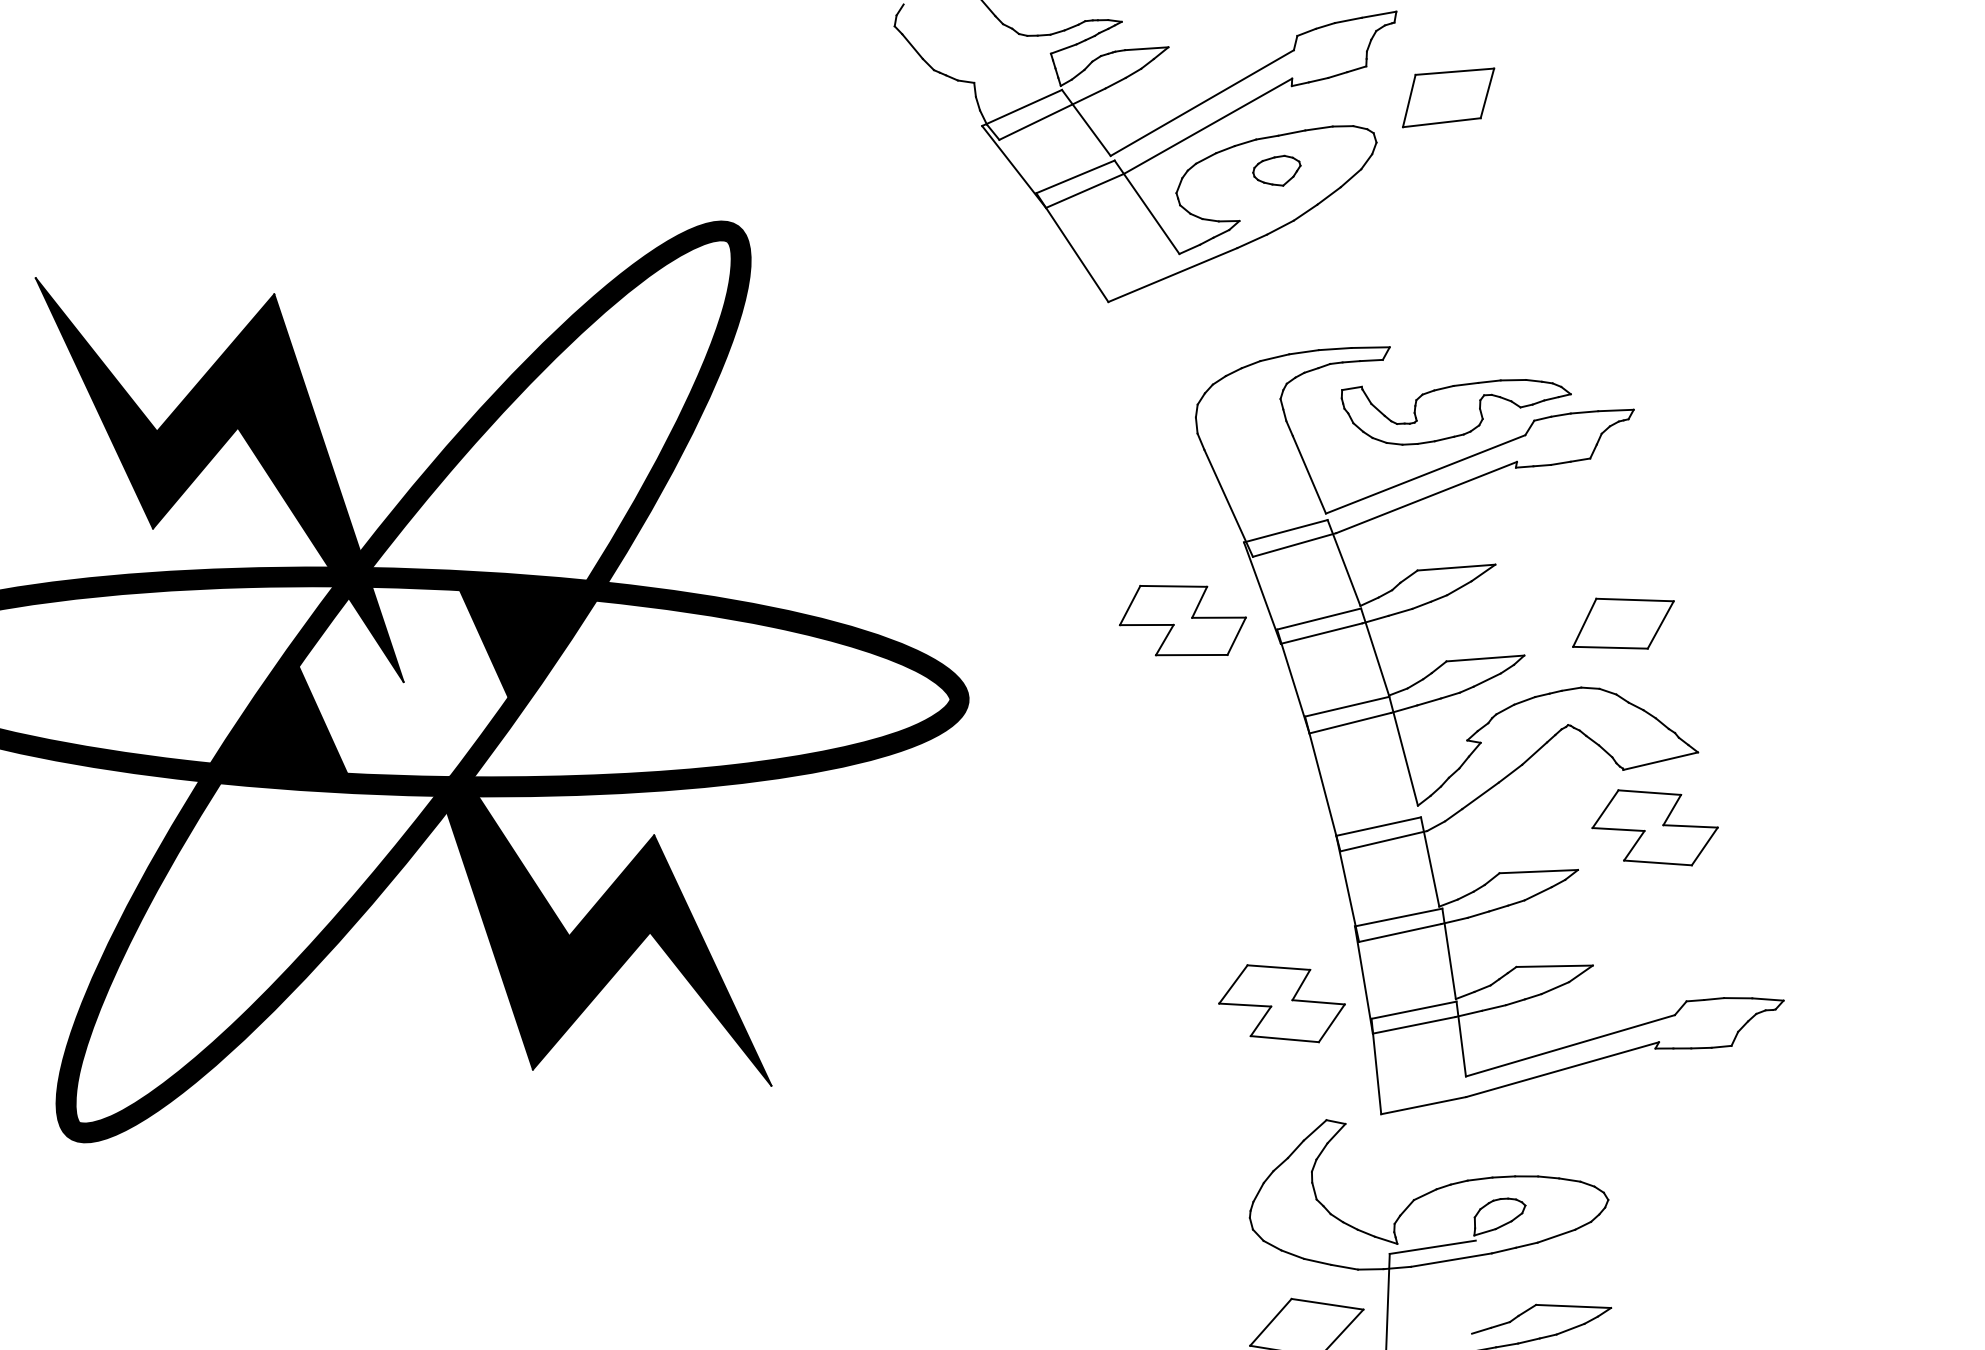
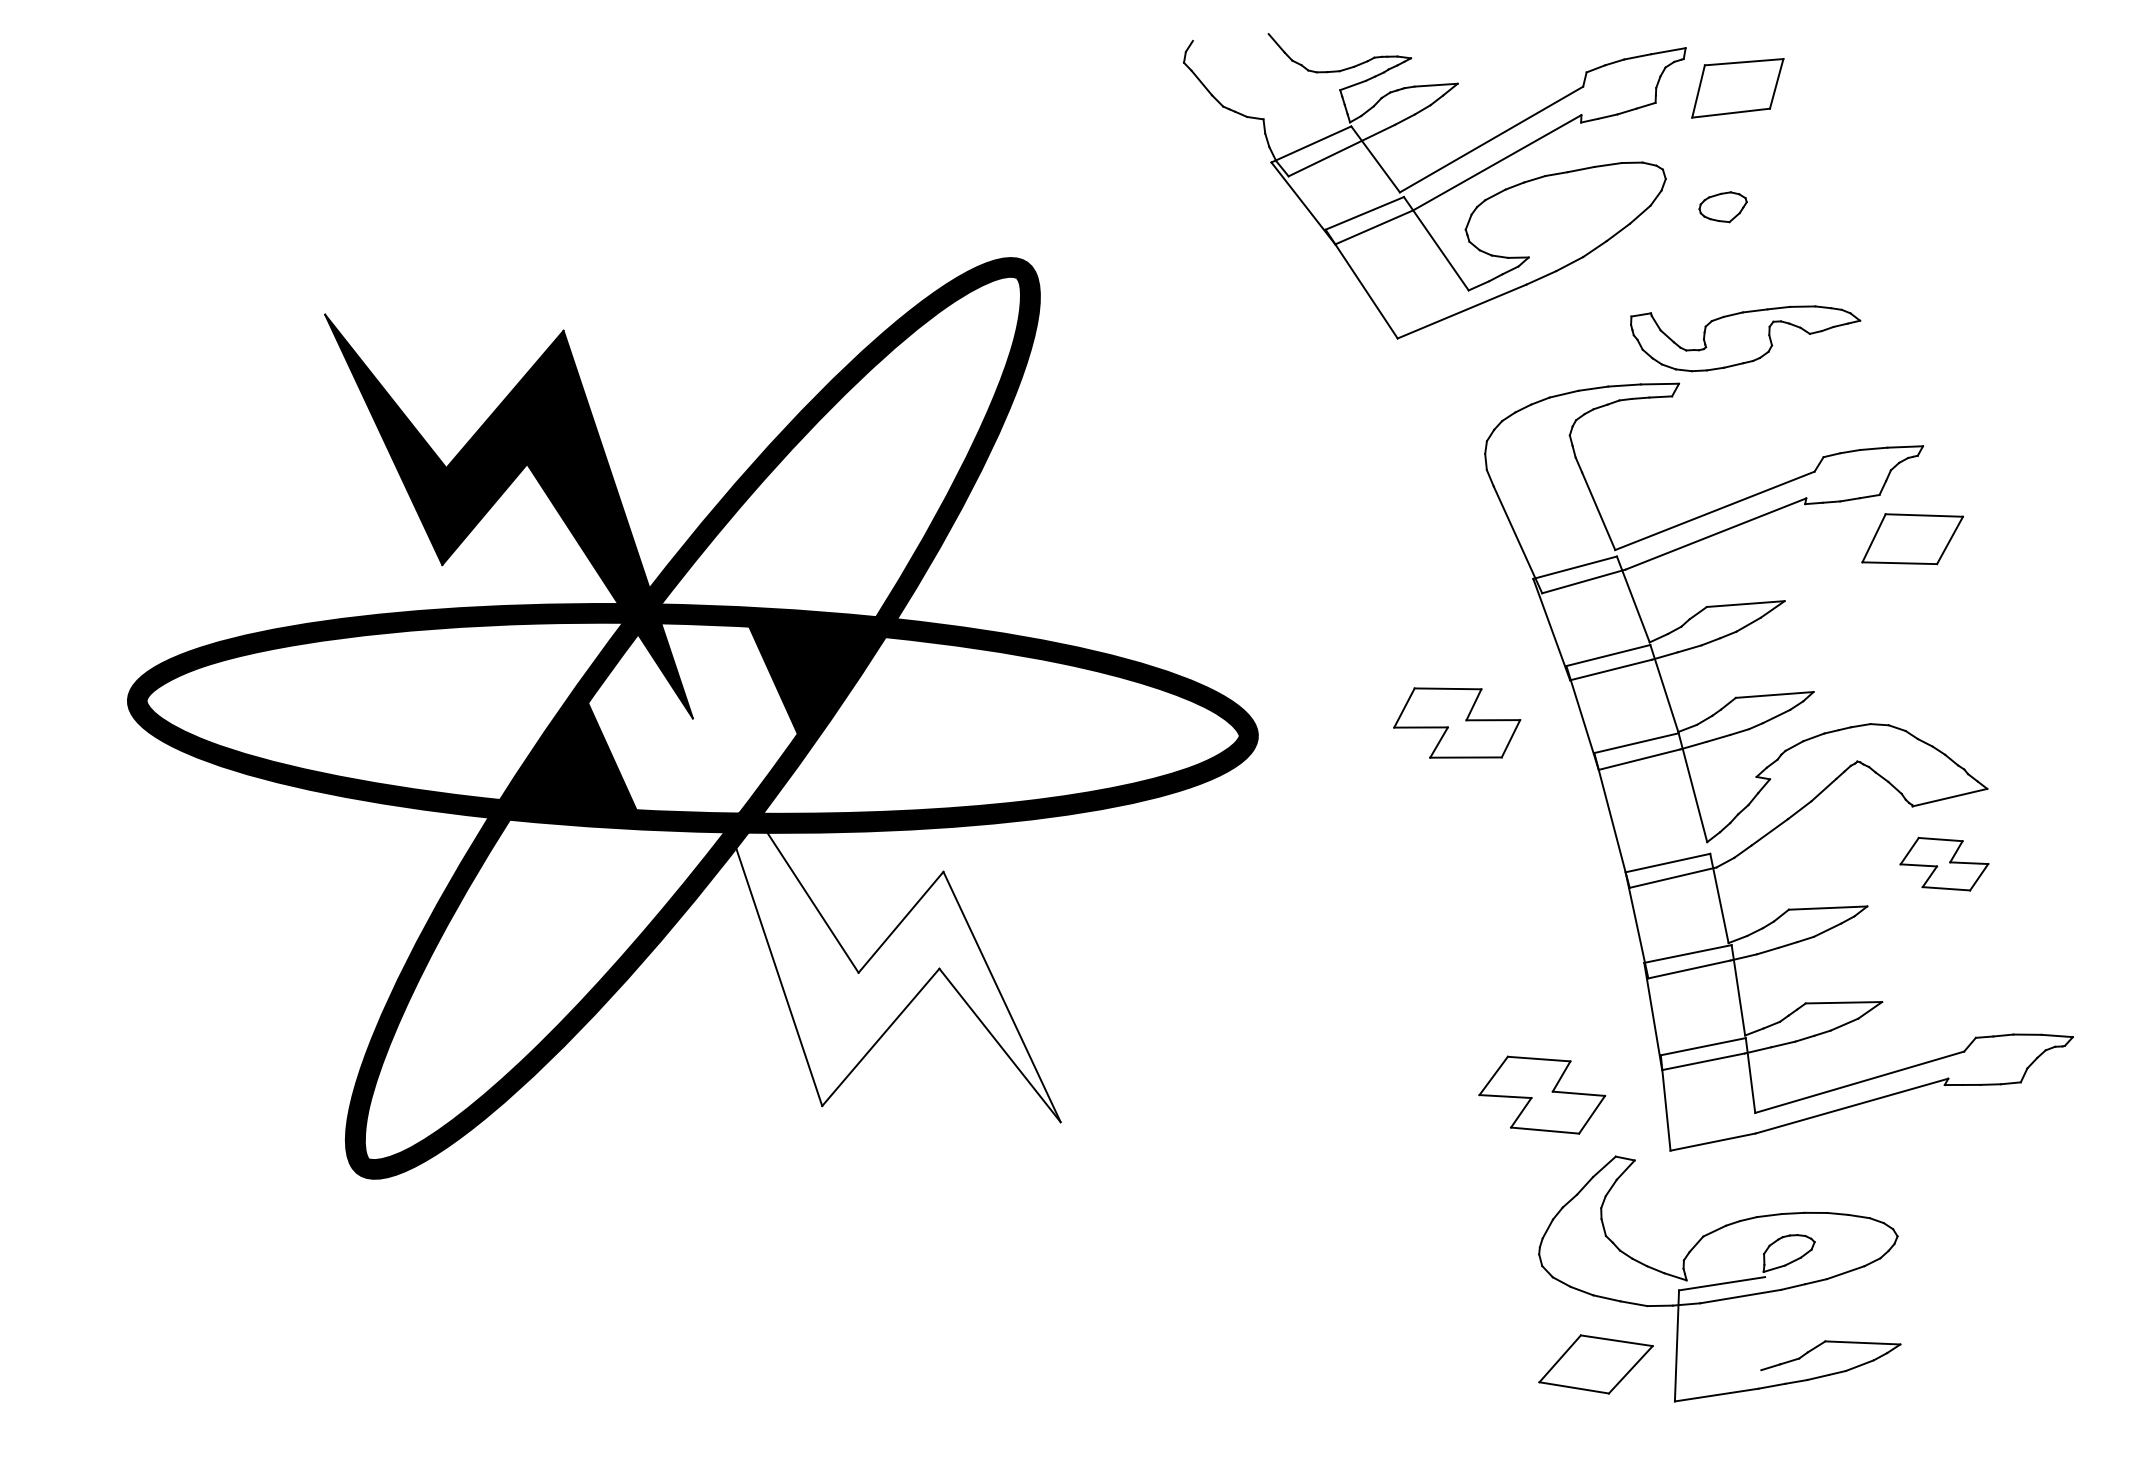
part: (1448, 98) -> (1737, 88), moved
part: (1276, 171) -> (1722, 207), moved
part: (1456, 412) -> (1745, 338), moved
part: (1183, 620) -> (1457, 722), moved
part: (1623, 624) -> (1912, 539), moved
part: (1655, 827) -> (1944, 863), size x0.7
fill: (591, 922) -> (880, 958), removed
part: (1282, 1003) -> (1542, 1094), moved

